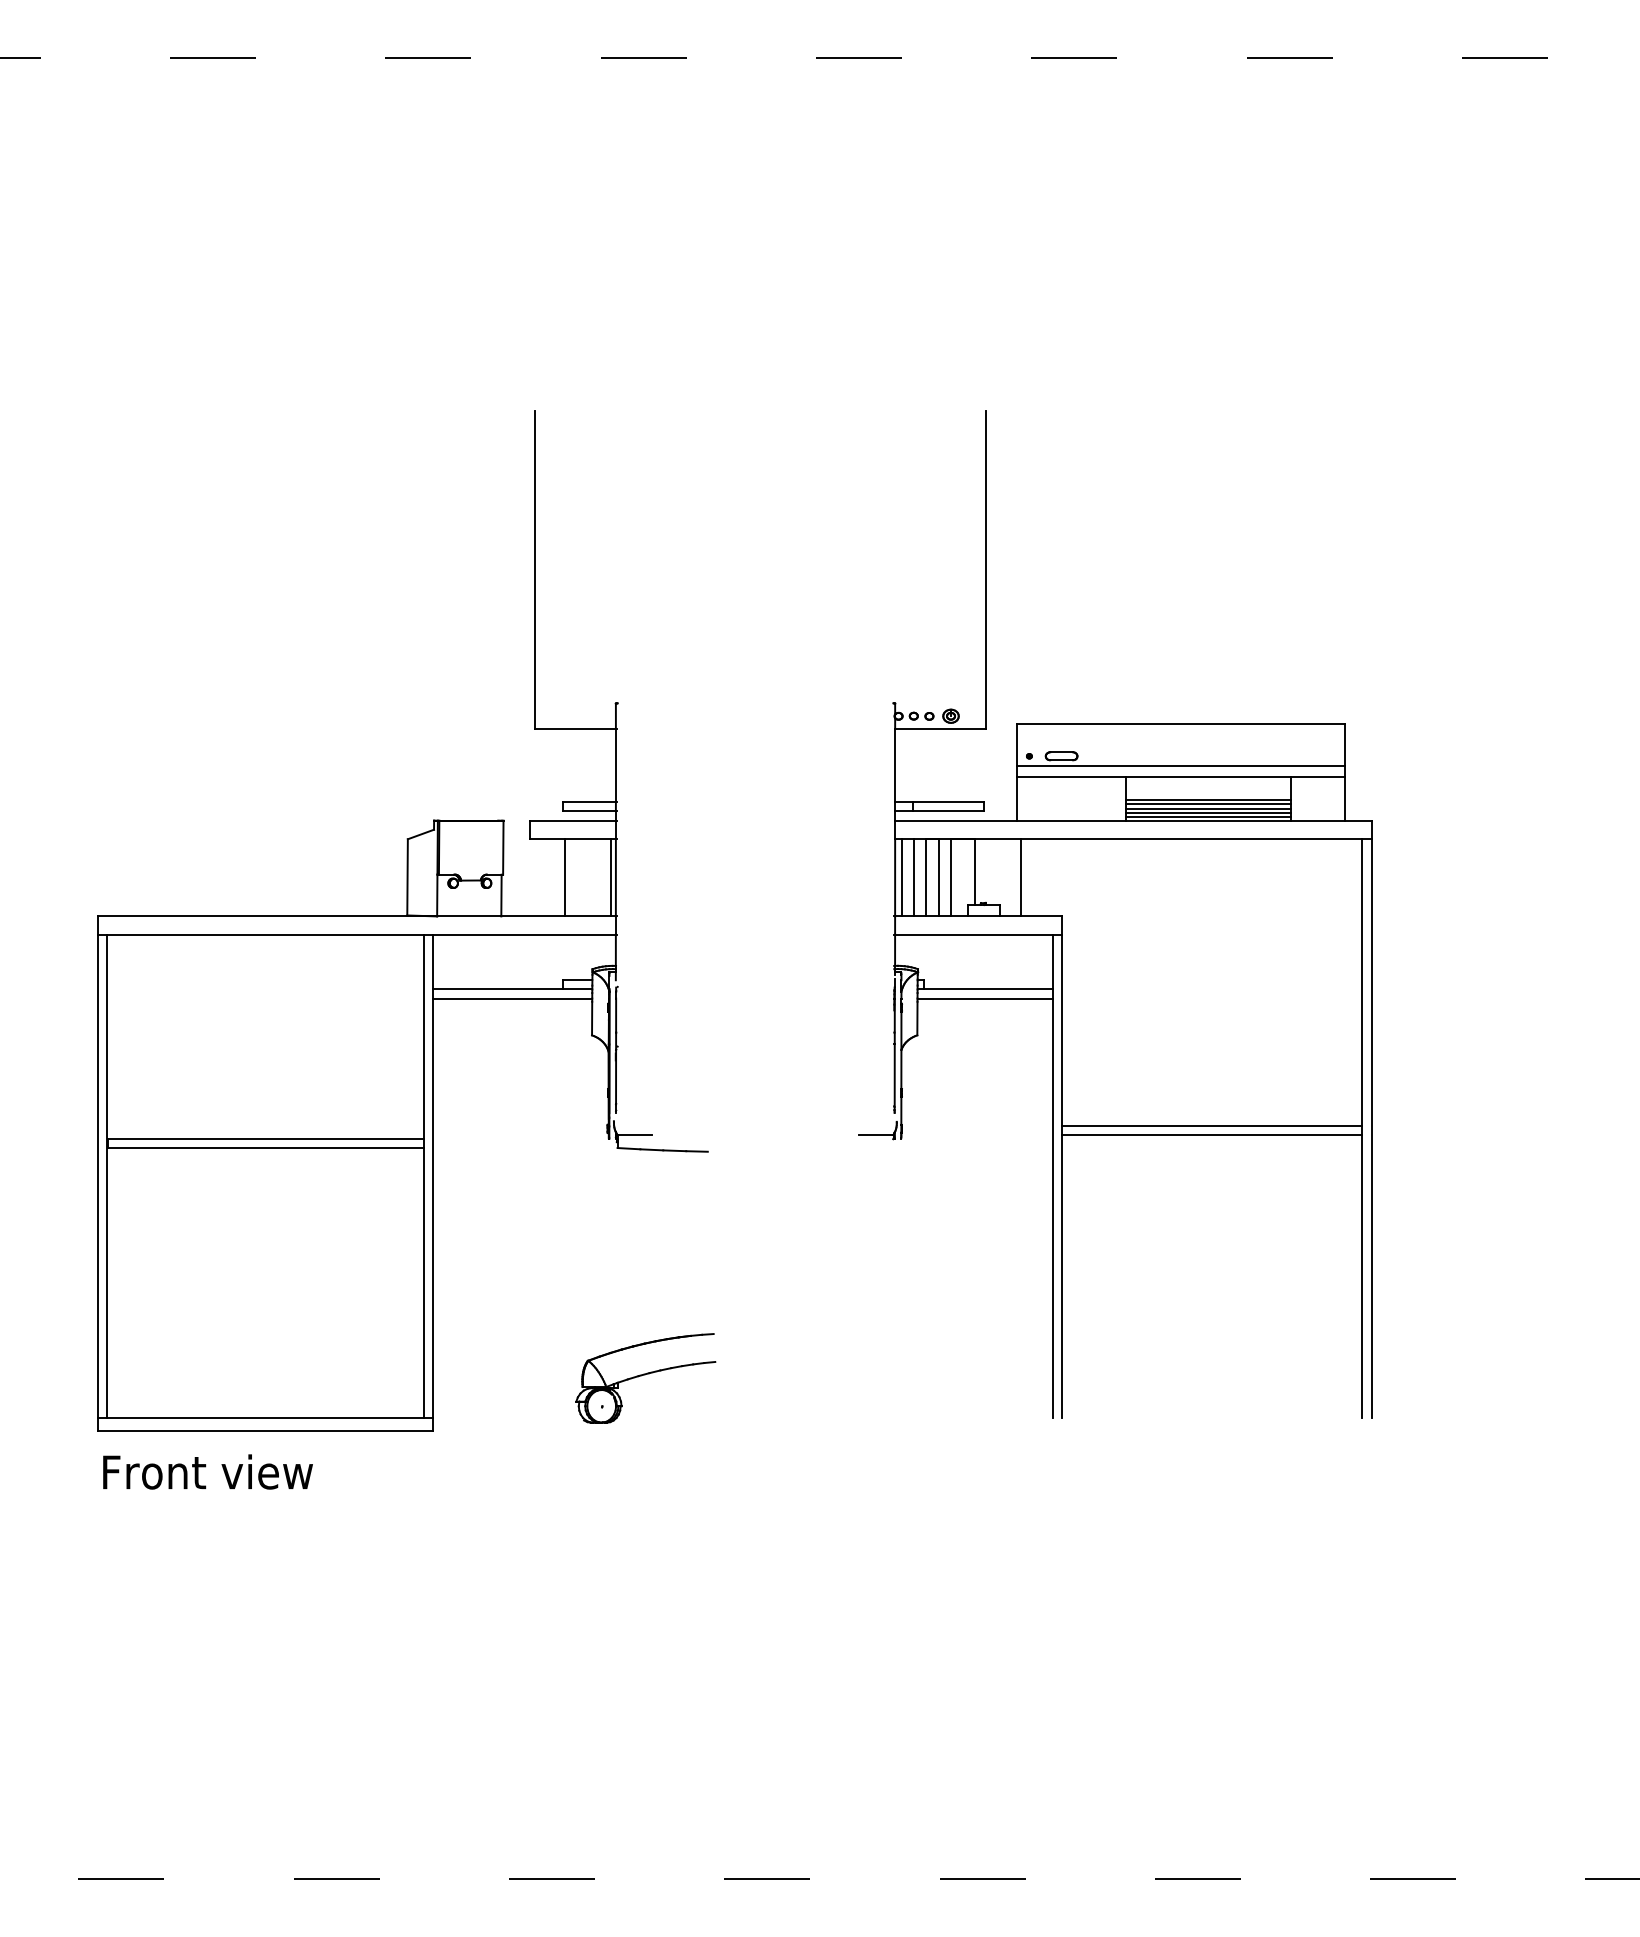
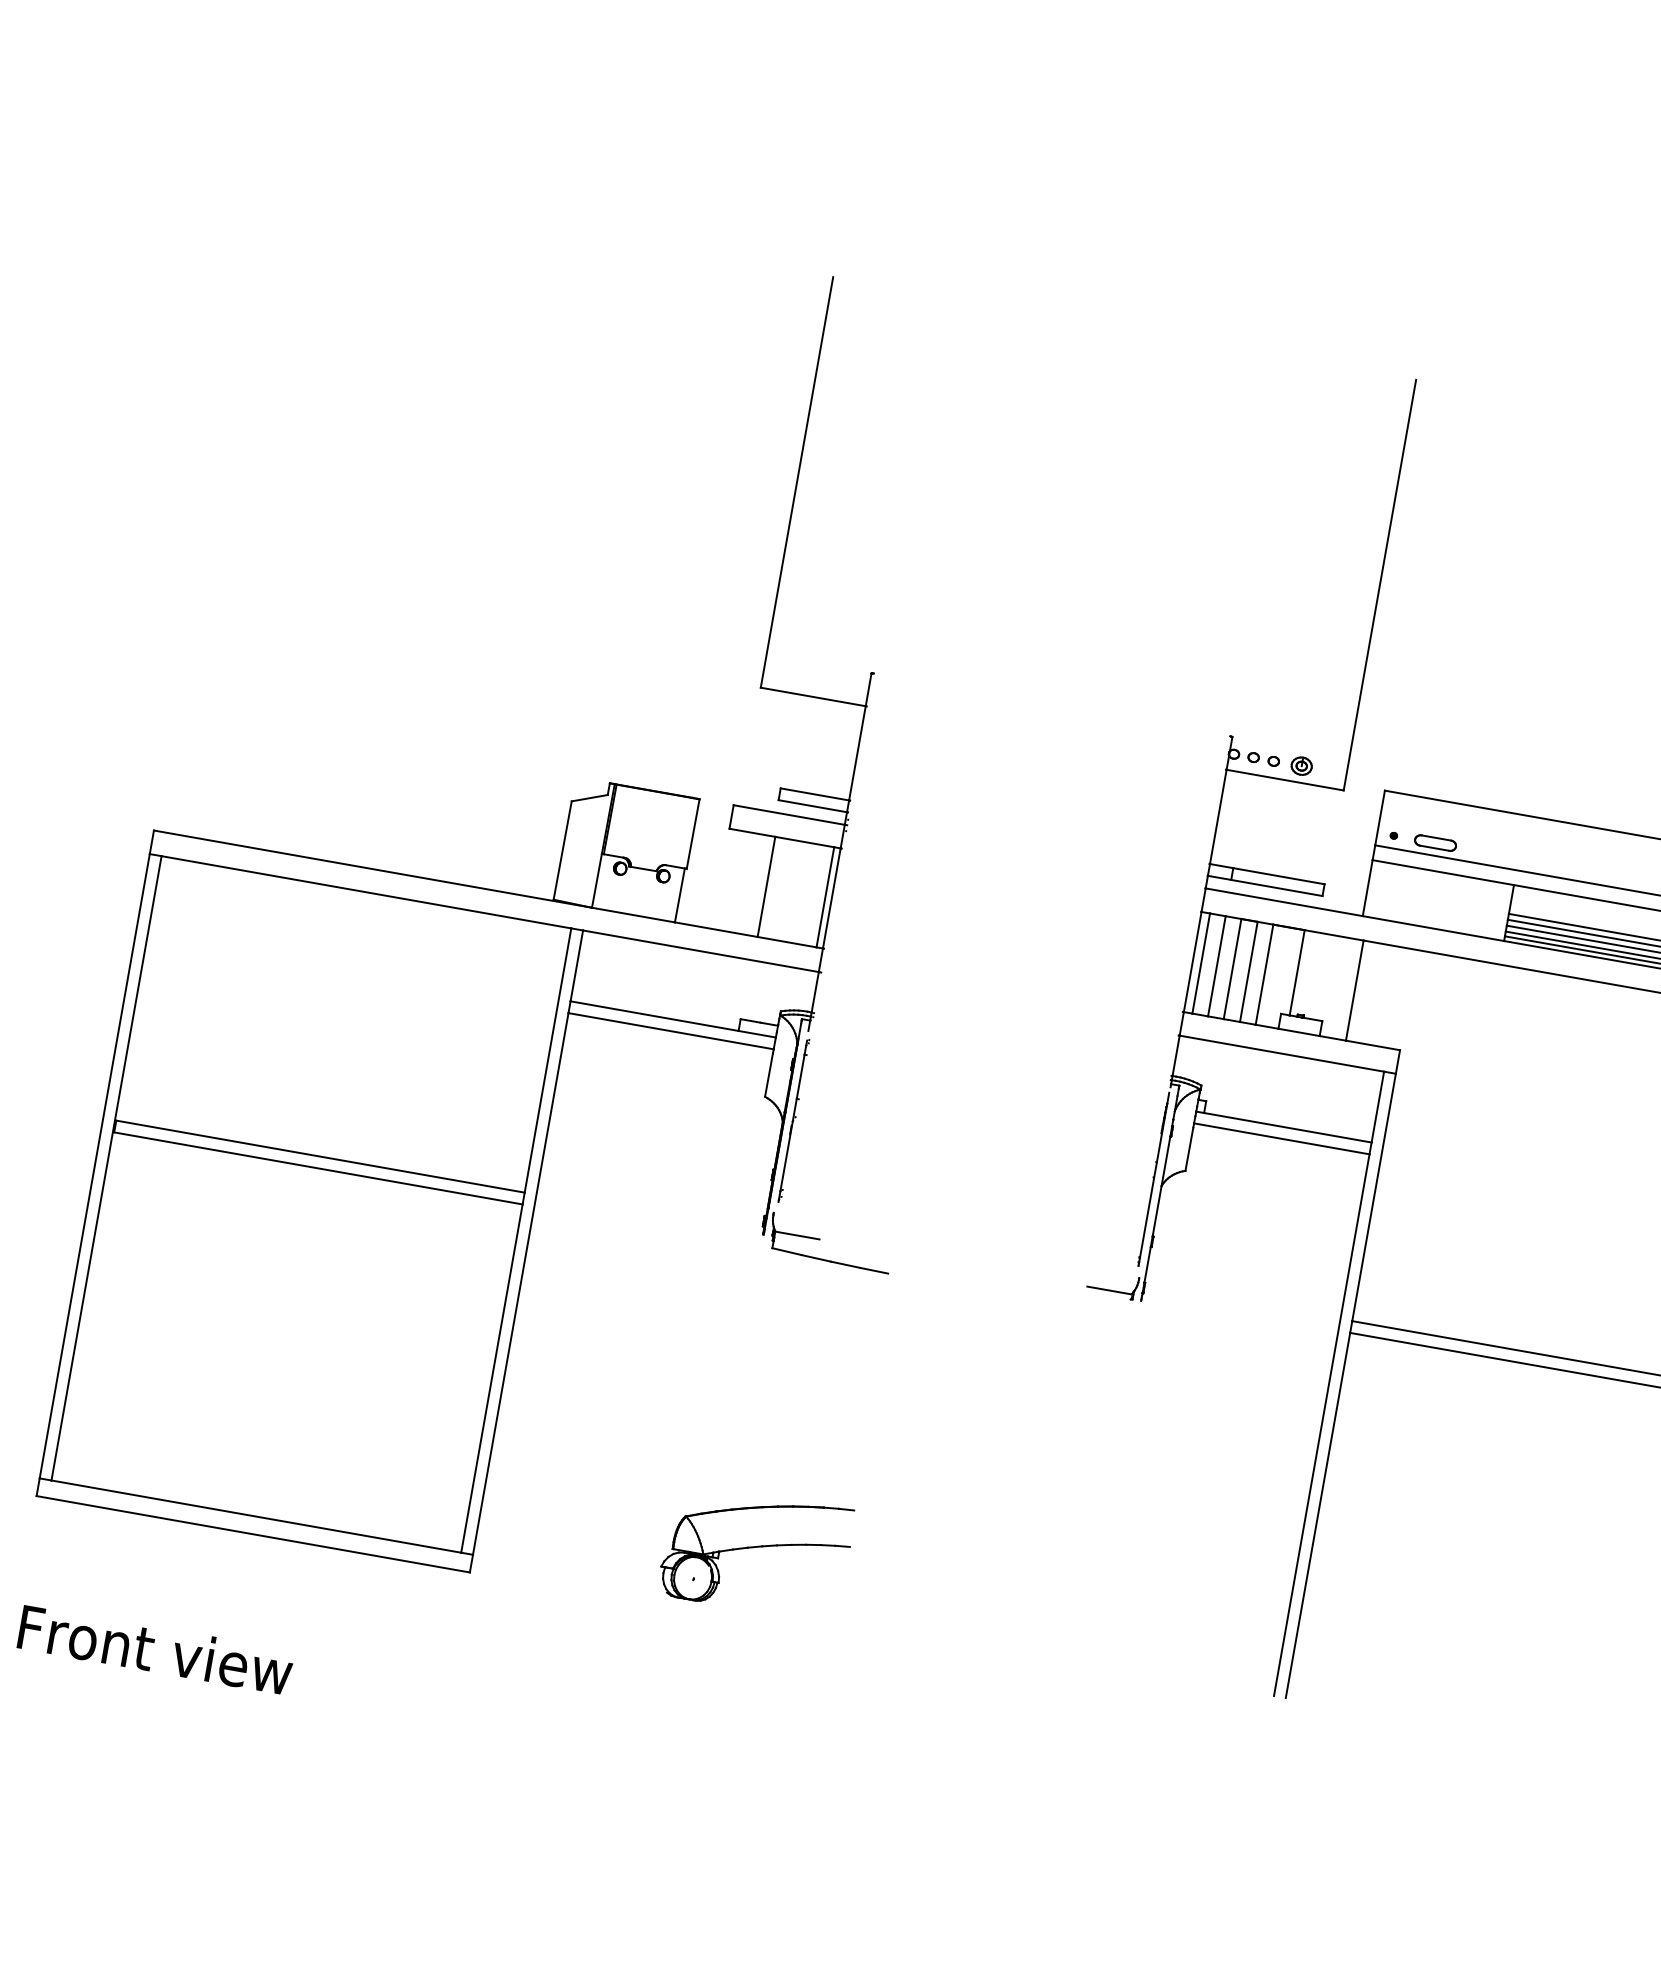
text: (207, 1471) -> (155, 1649), moved

